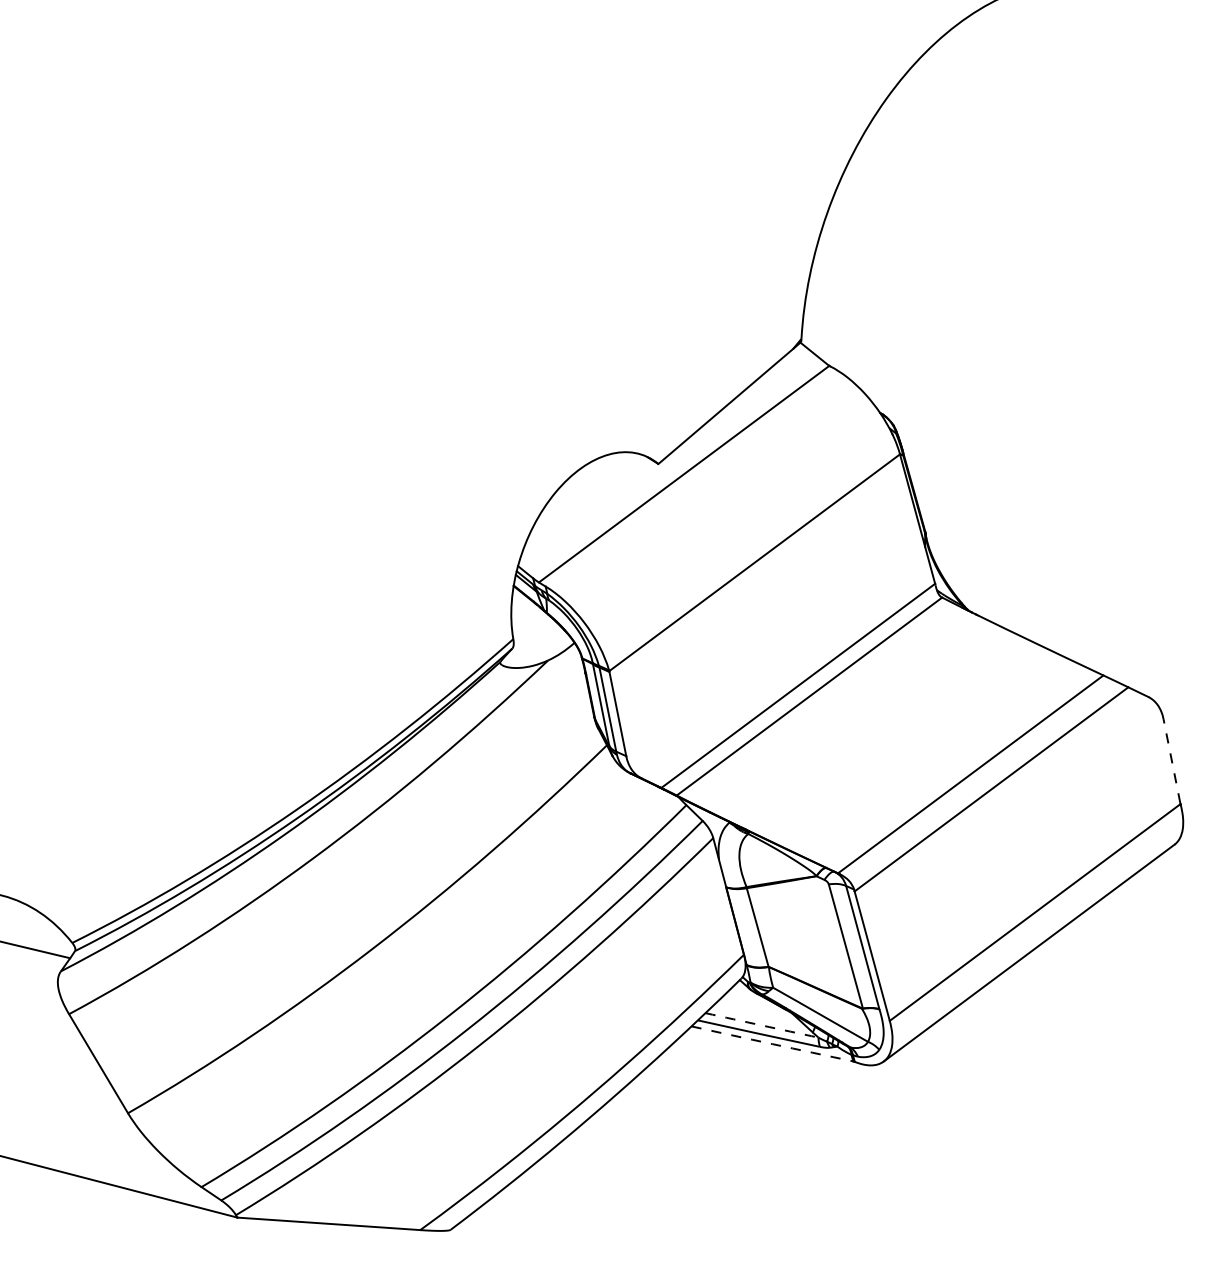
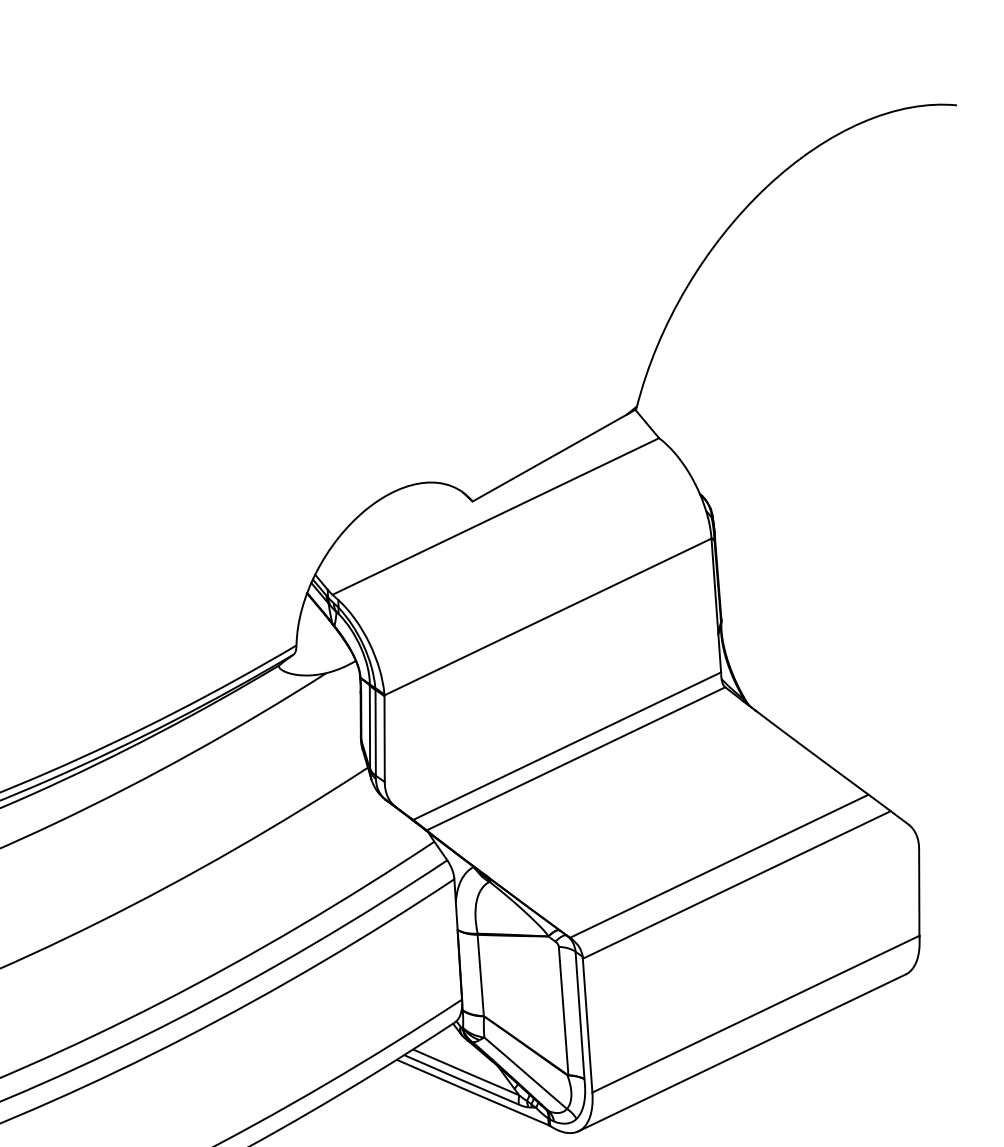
line: (1171, 761) -> (918, 892), dashed -> solid
arc: (761, 1025) -> (465, 1072), dashed -> solid
arc: (772, 1044) -> (472, 1093), dashed -> solid

